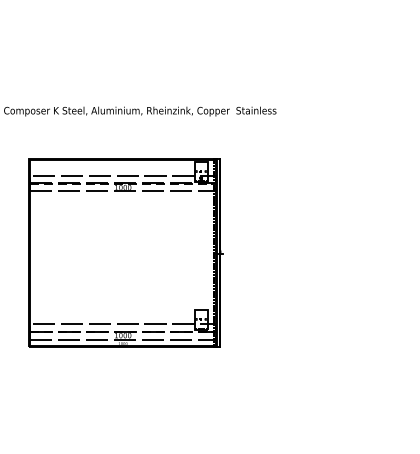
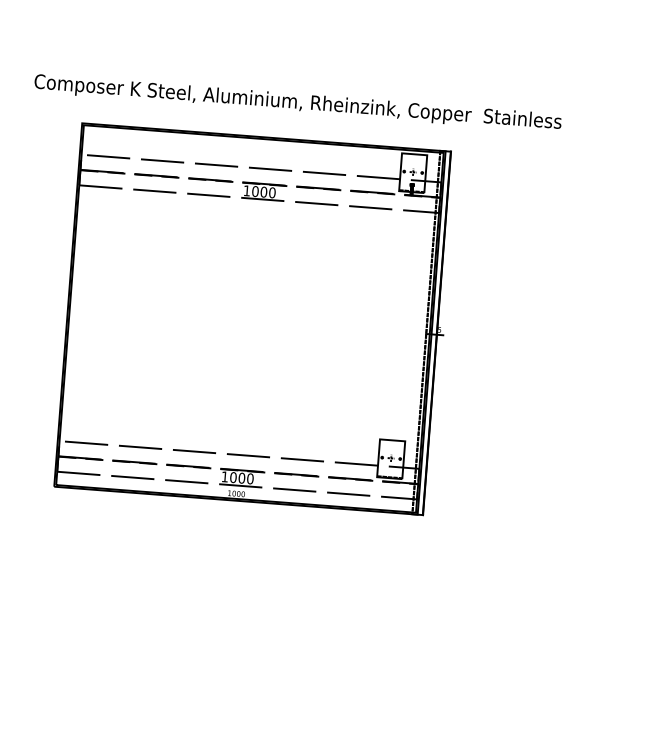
part: (125, 252) -> (254, 317), moved

